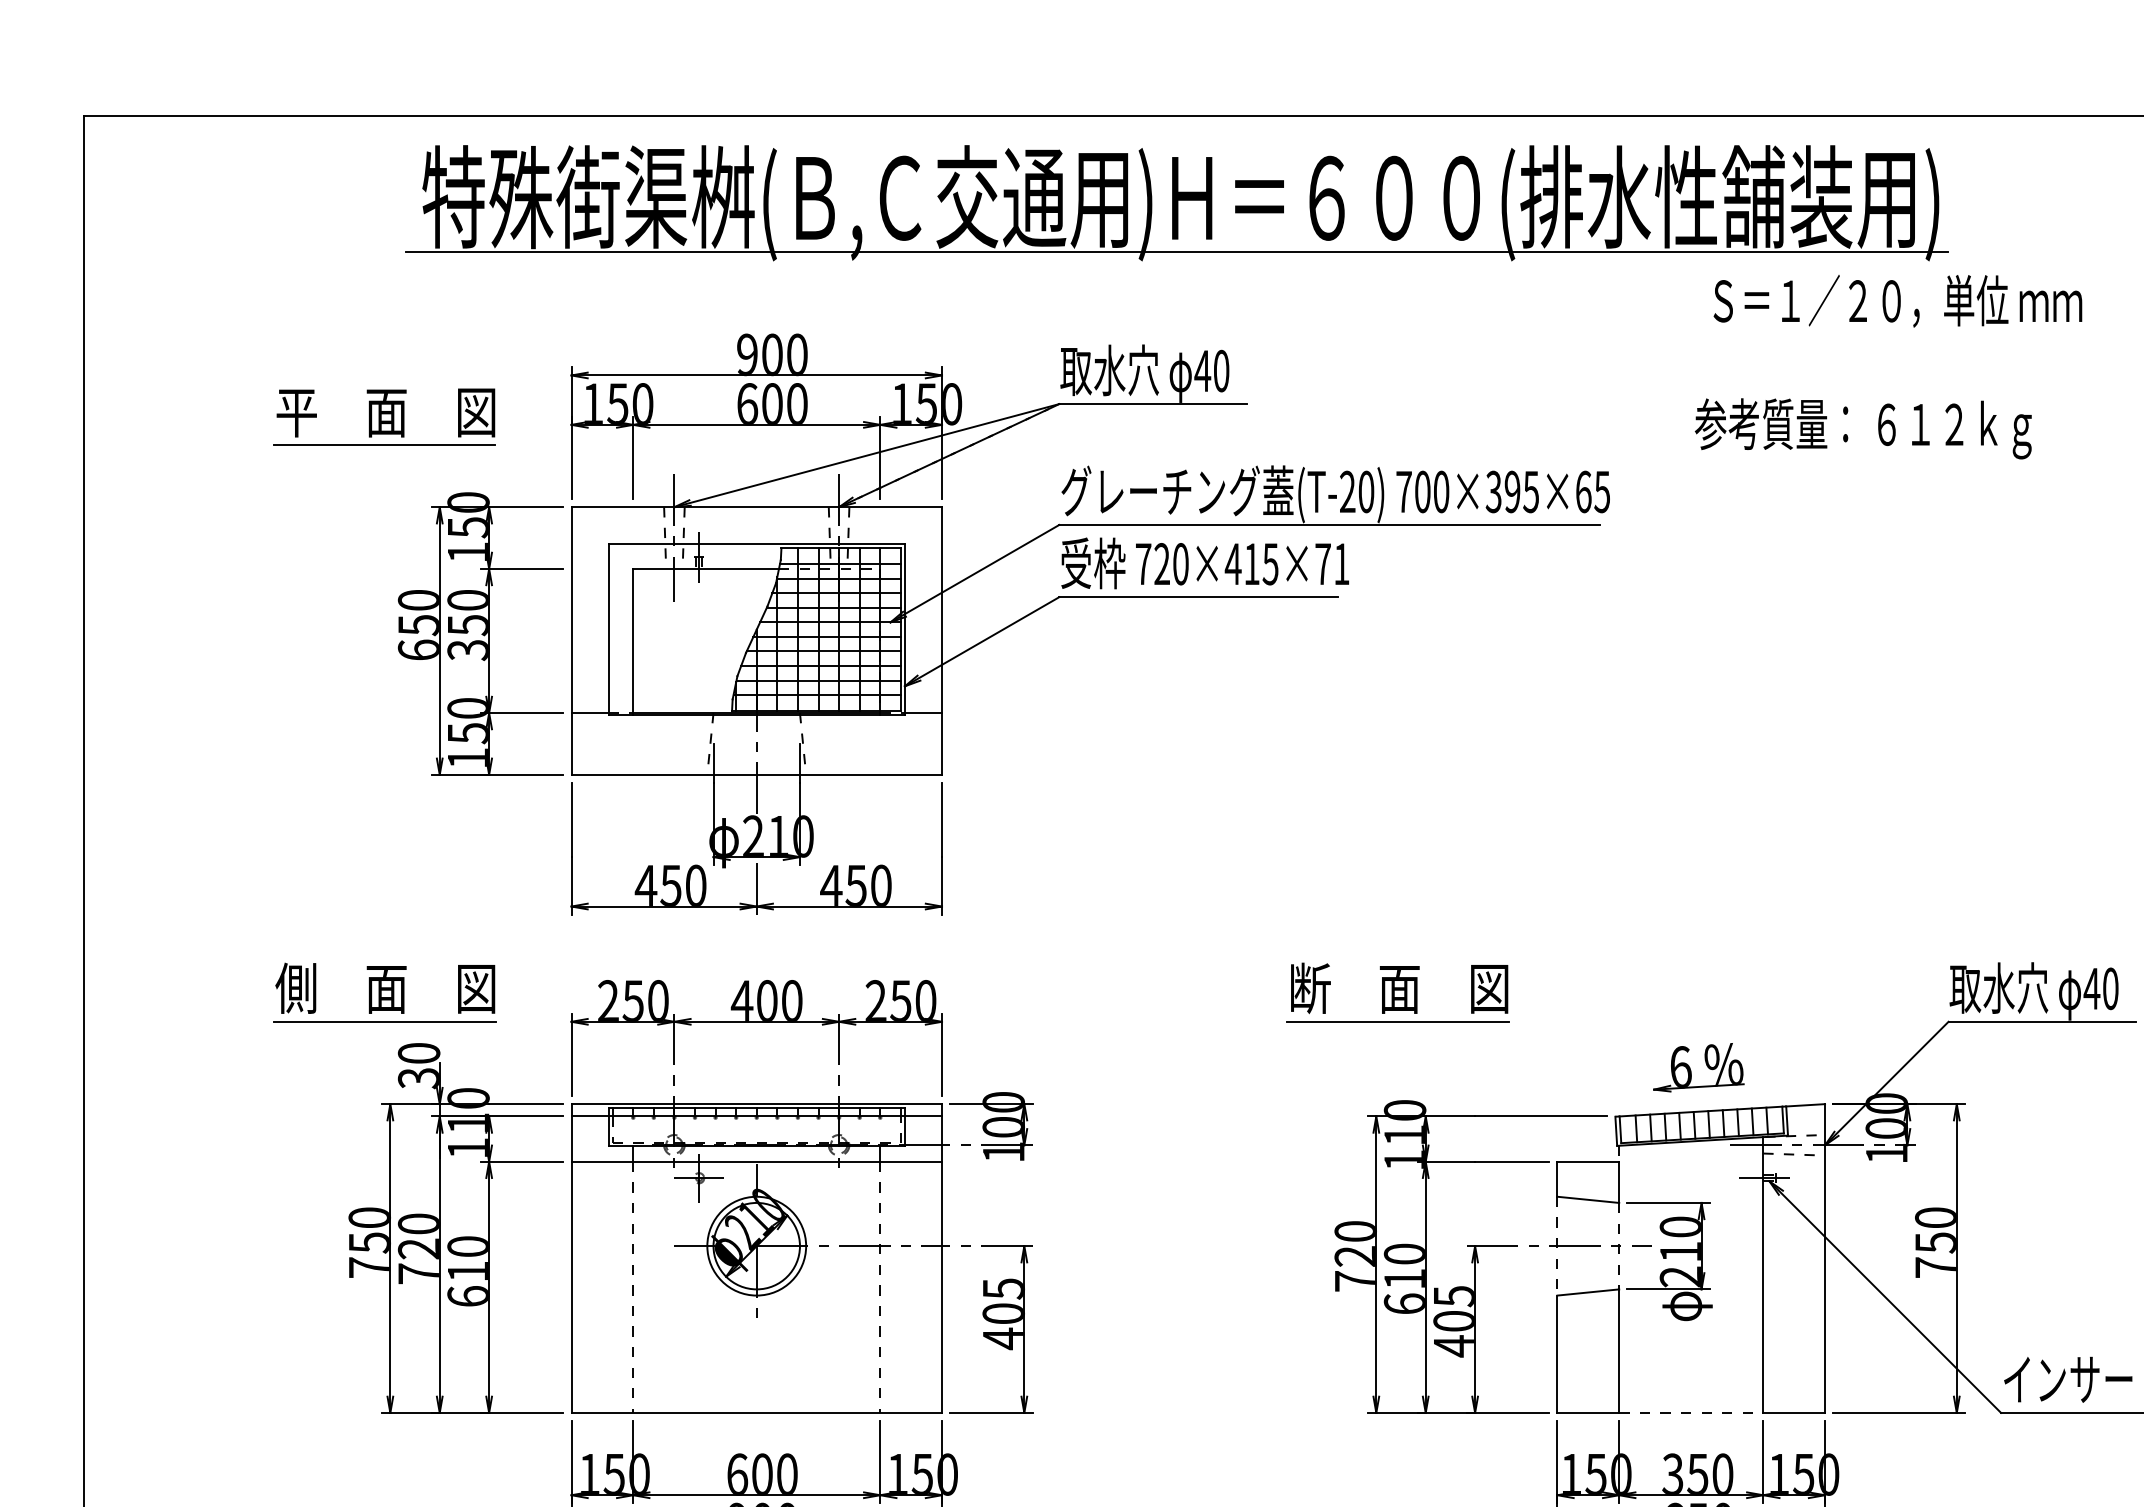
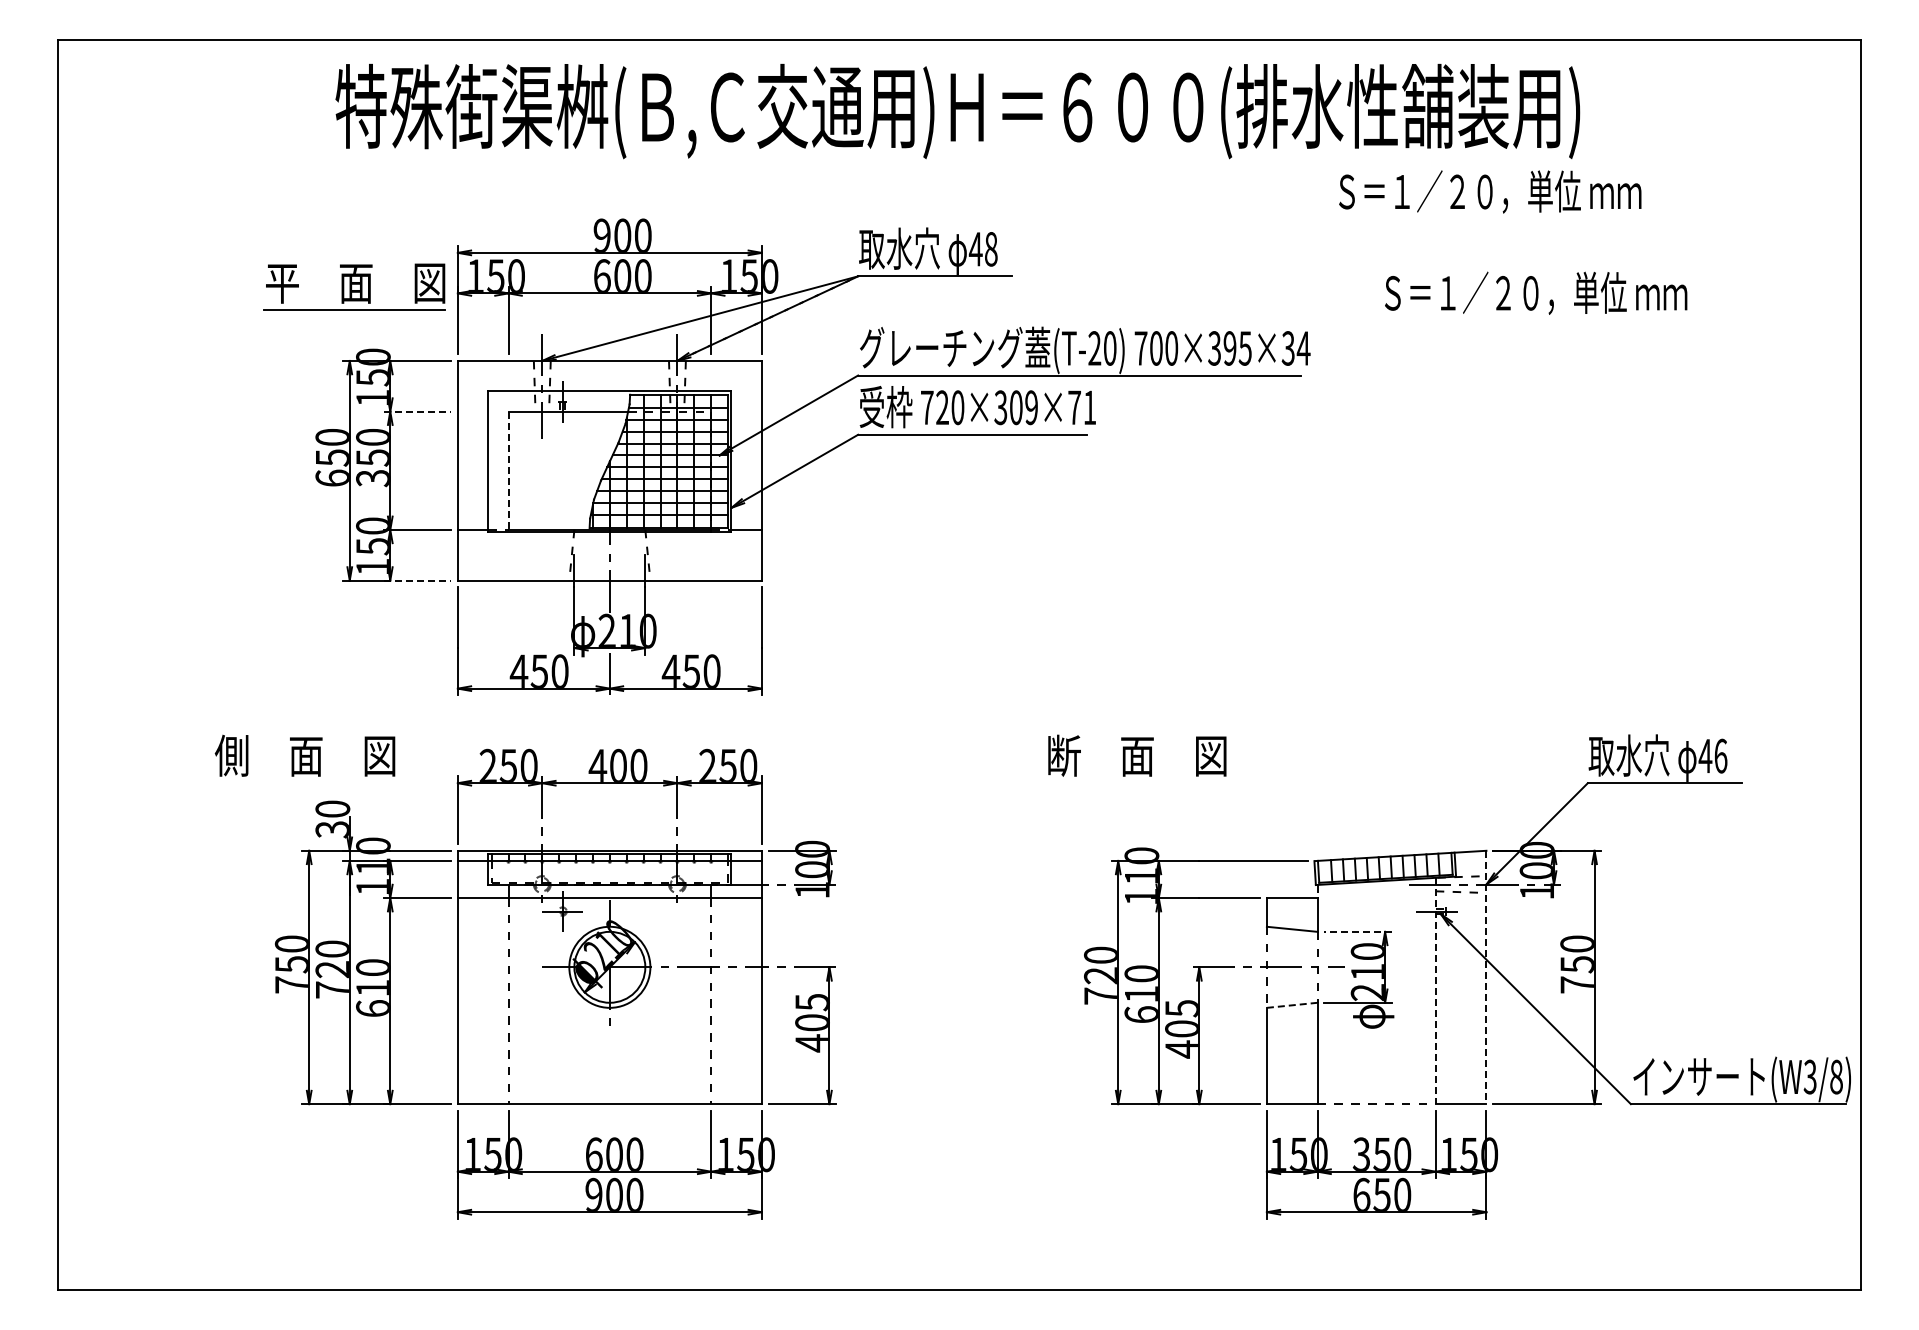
line: (1176, 251) -> (954, 151), removed
text: (1898, 300) -> (1490, 191), moved
text: (1221, 370) -> (991, 248), 40 -> 48
part: (384, 416) -> (354, 286), moved
text: (1882, 428) -> (1533, 296), 参考質量： ６１２ｋｇ -> Ｓ＝１／２０，単位 ｍｍ
text: (1592, 492) -> (1295, 348), 700×395×65 -> 700×395×34
text: (1251, 563) -> (1015, 407), 720×415×71 -> 720×309×71
line: (522, 568) -> (417, 411), solid -> dashed
line: (633, 641) -> (508, 471), solid -> dashed
line: (522, 774) -> (417, 580), solid -> dashed
text: (2110, 988) -> (1720, 755), 40 -> 46
line: (384, 1022) -> (304, 783), removed
line: (1397, 1022) -> (1135, 783), removed
part: (1705, 1064) -> (1388, 818), removed
line: (1669, 1202) -> (1358, 931), solid -> dashed
line: (1825, 1258) -> (1486, 977), solid -> dashed
line: (1762, 1275) -> (1435, 991), solid -> dashed
line: (1588, 1292) -> (1292, 1005), solid -> dashed

